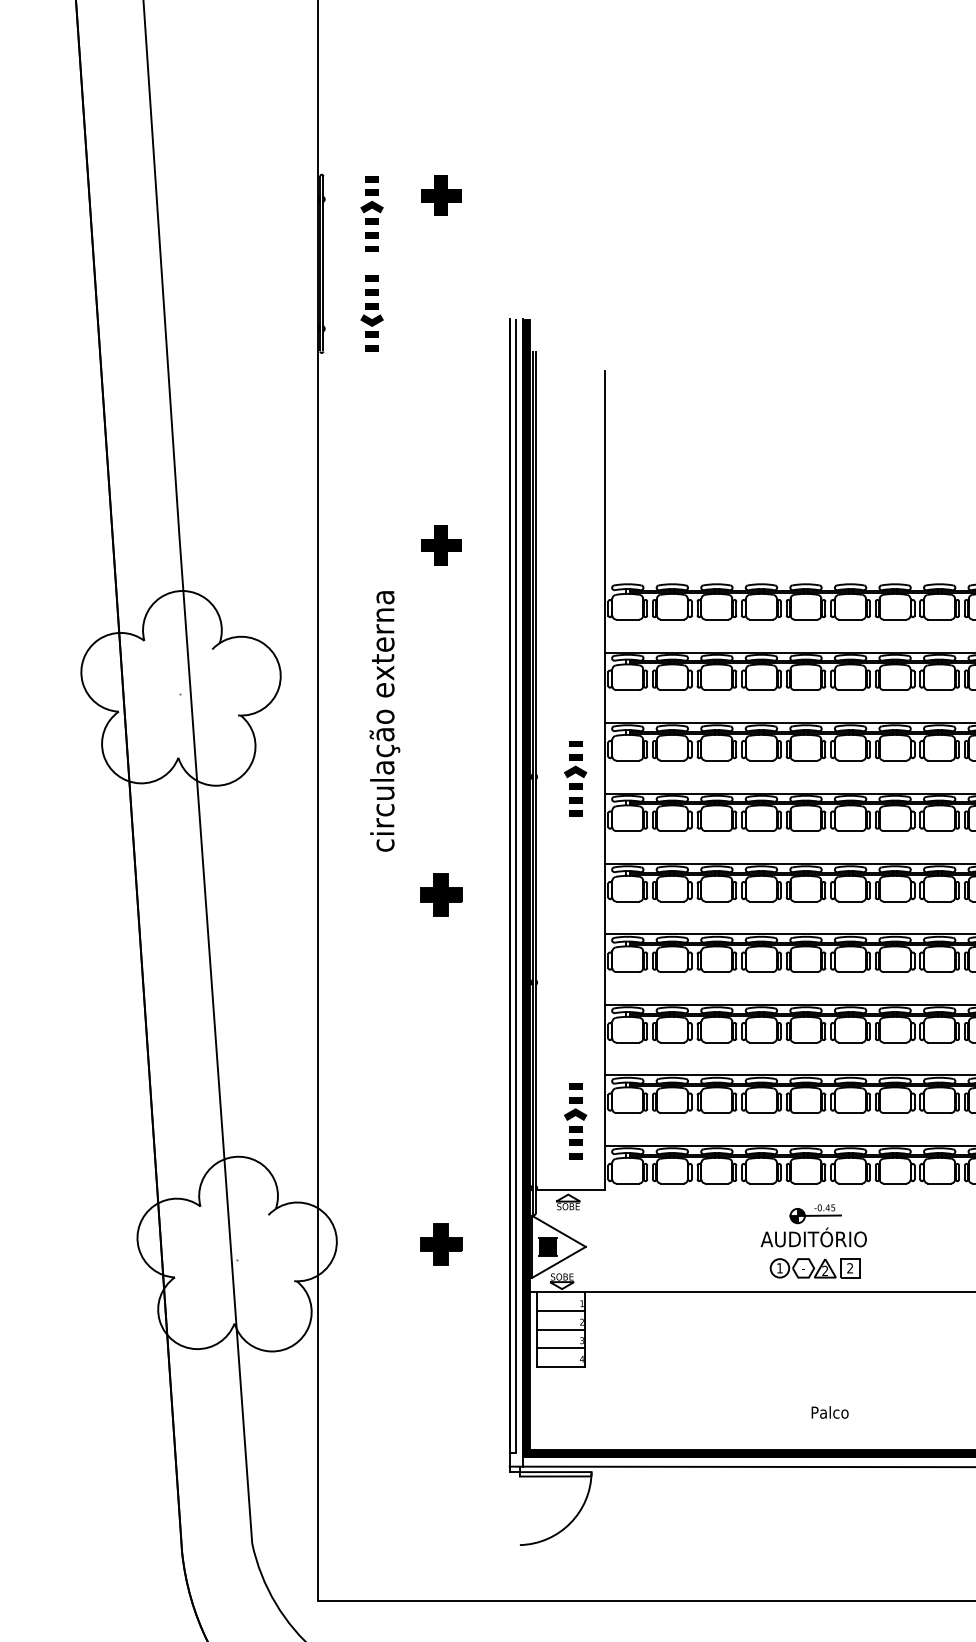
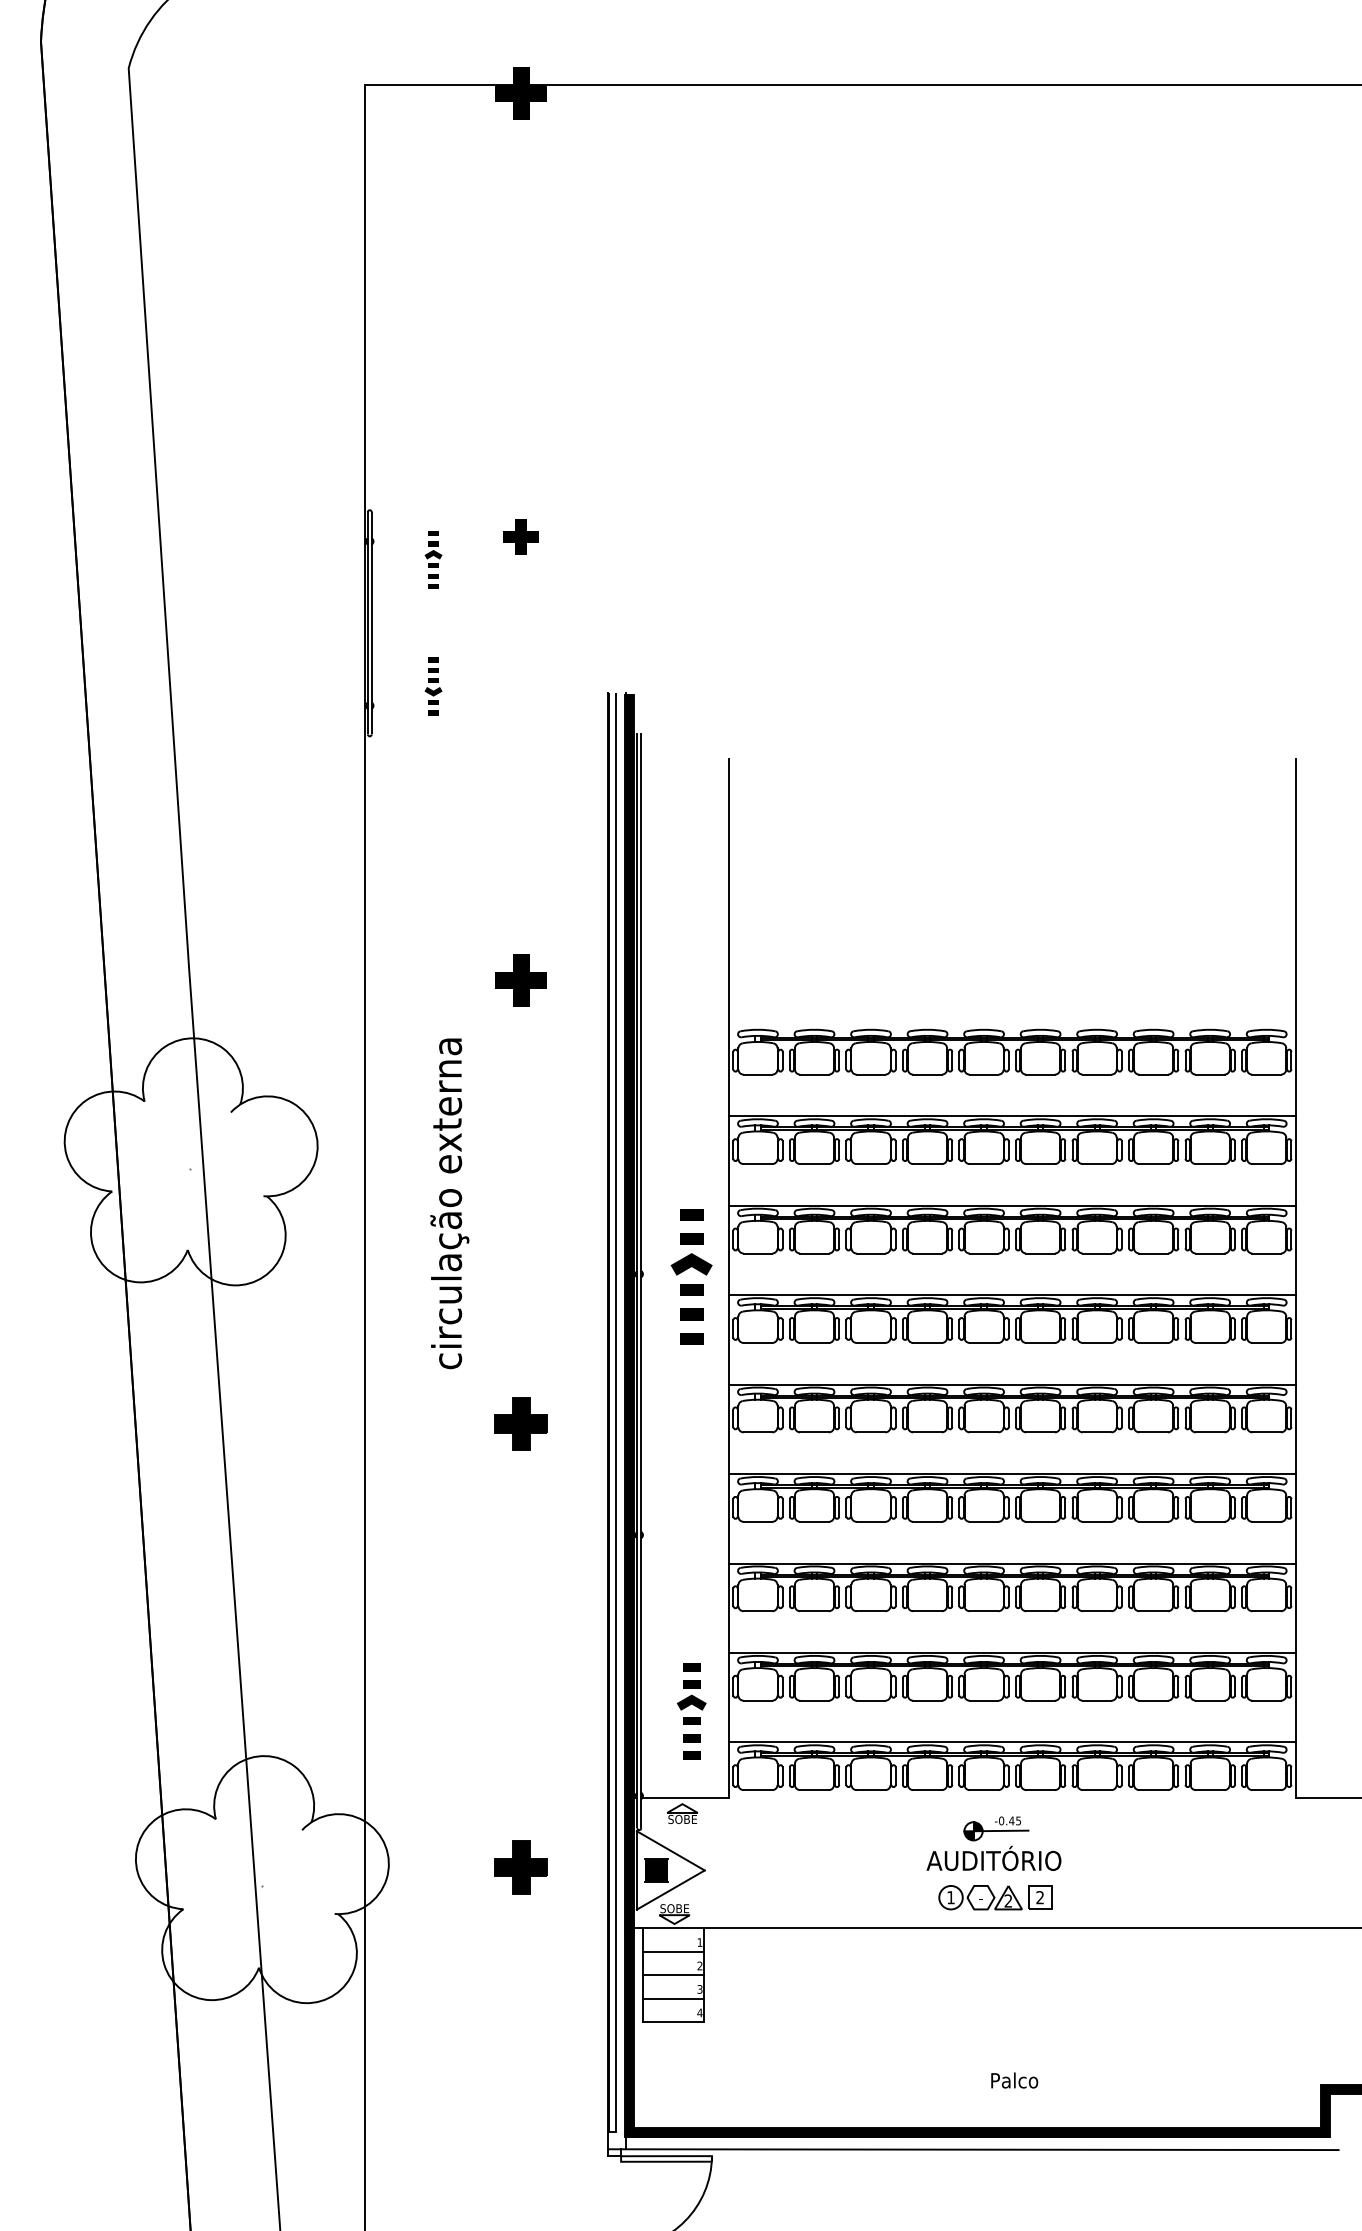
part: (440, 195) -> (520, 536), size x0.7
part: (372, 213) -> (433, 559), size x0.6
part: (372, 313) -> (433, 686), size x0.6
part: (575, 778) -> (691, 1276), size x1.4

